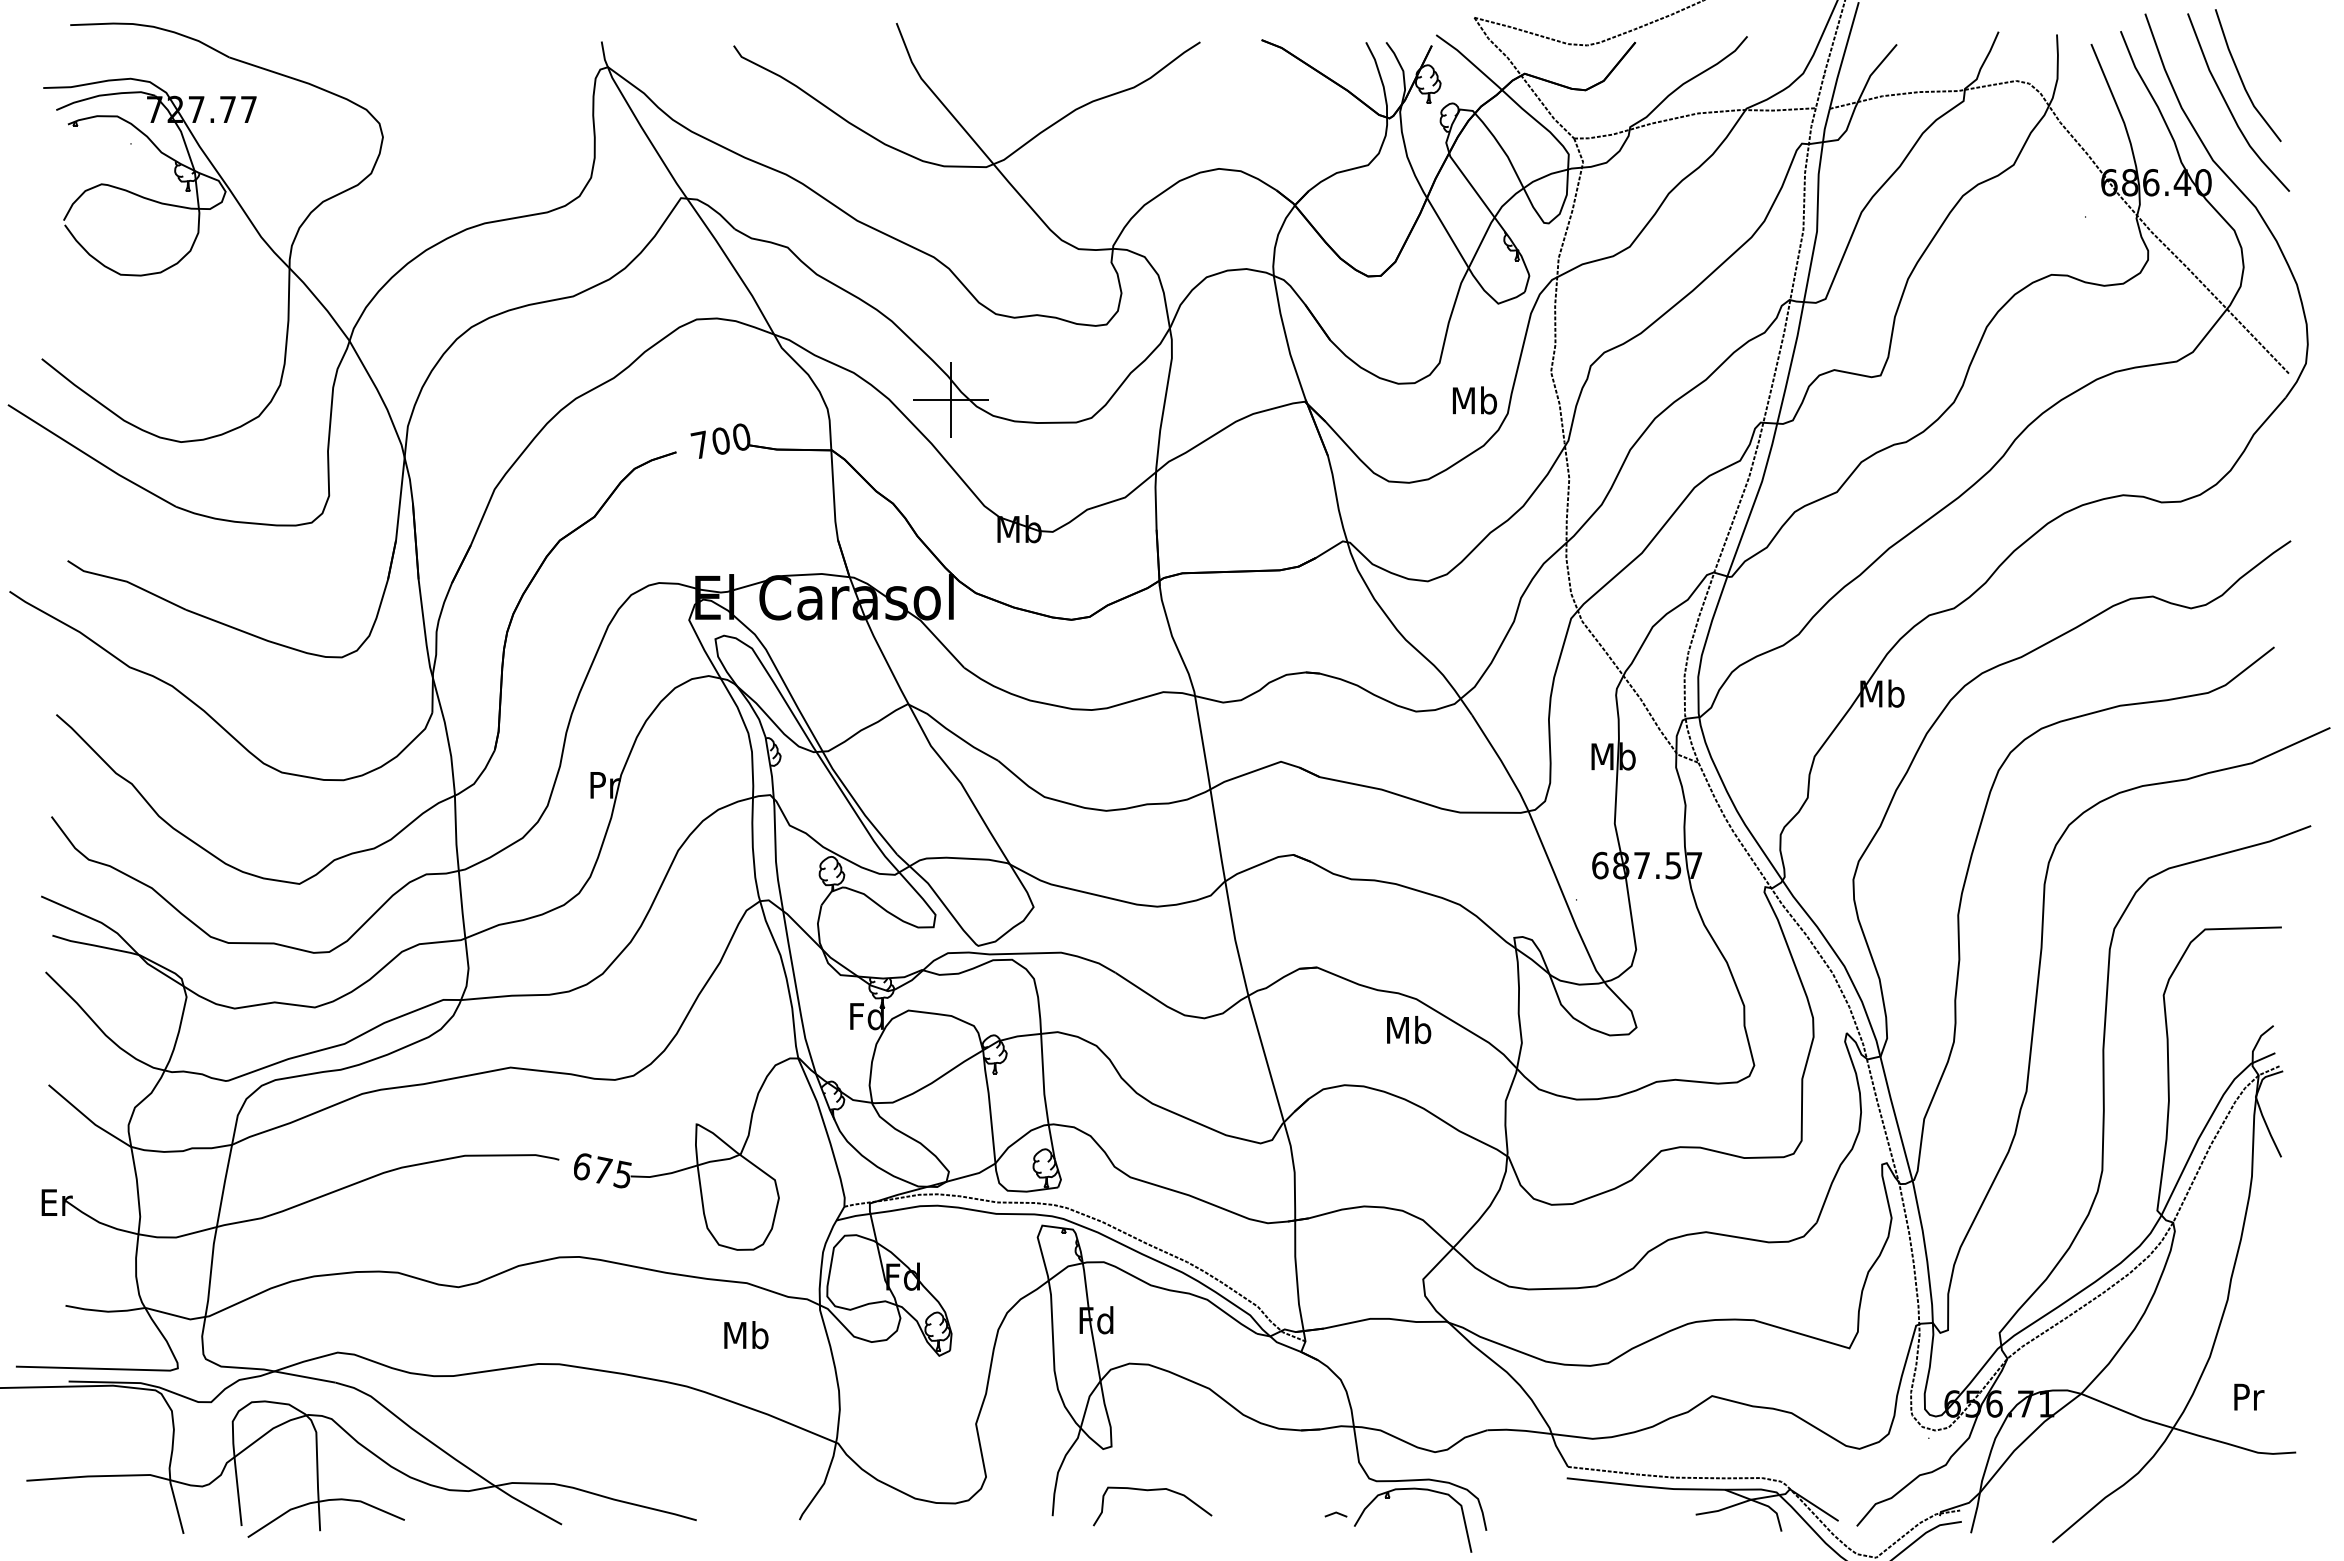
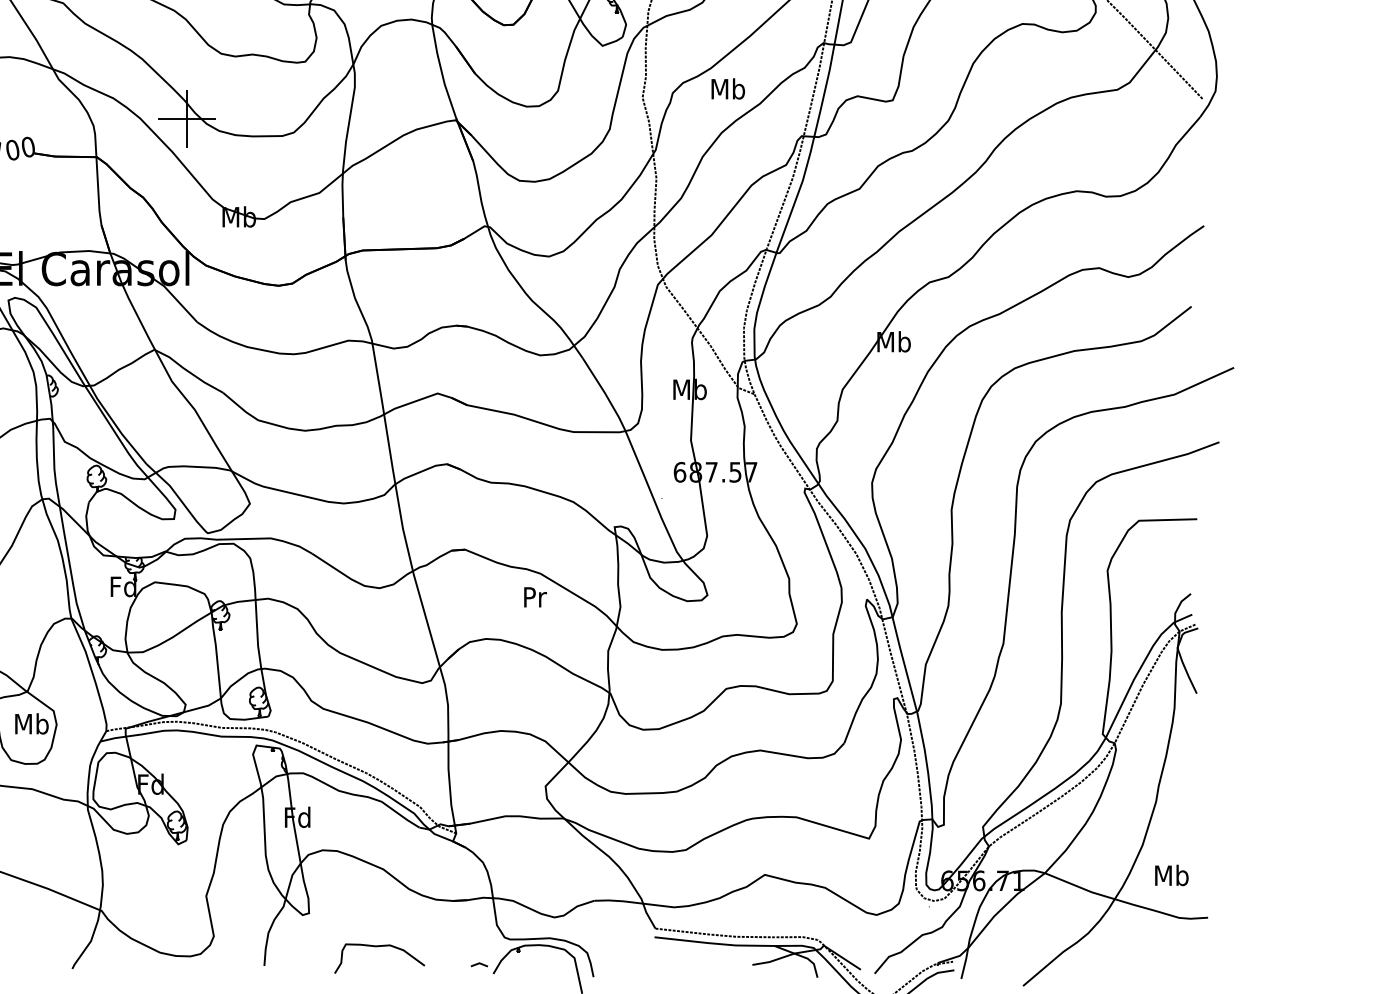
text: (1475, 400) -> (728, 88), moved
text: (1409, 1029) -> (535, 596), Mb -> Pr
text: (746, 1335) -> (32, 724), moved
text: (2248, 1396) -> (1171, 875), Pr -> Mb
curve: (1148, 1491) -> (376, 947), moved

